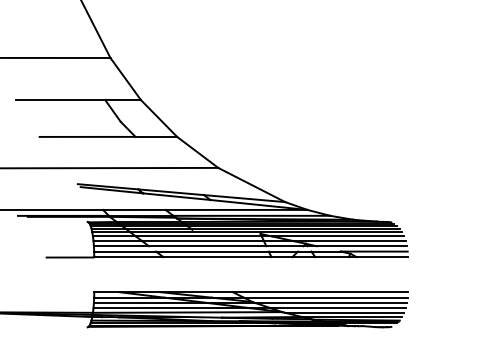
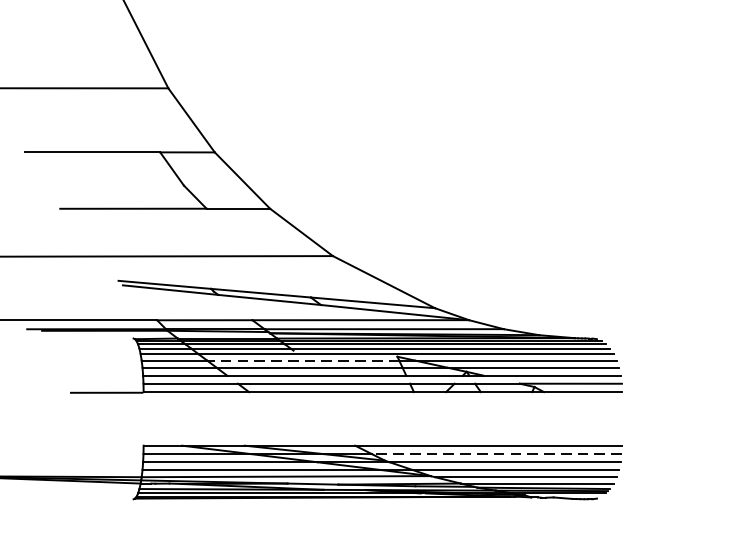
line: (198, 236) -> (302, 360), solid -> dashed
line: (325, 297) -> (496, 453), solid -> dashed

